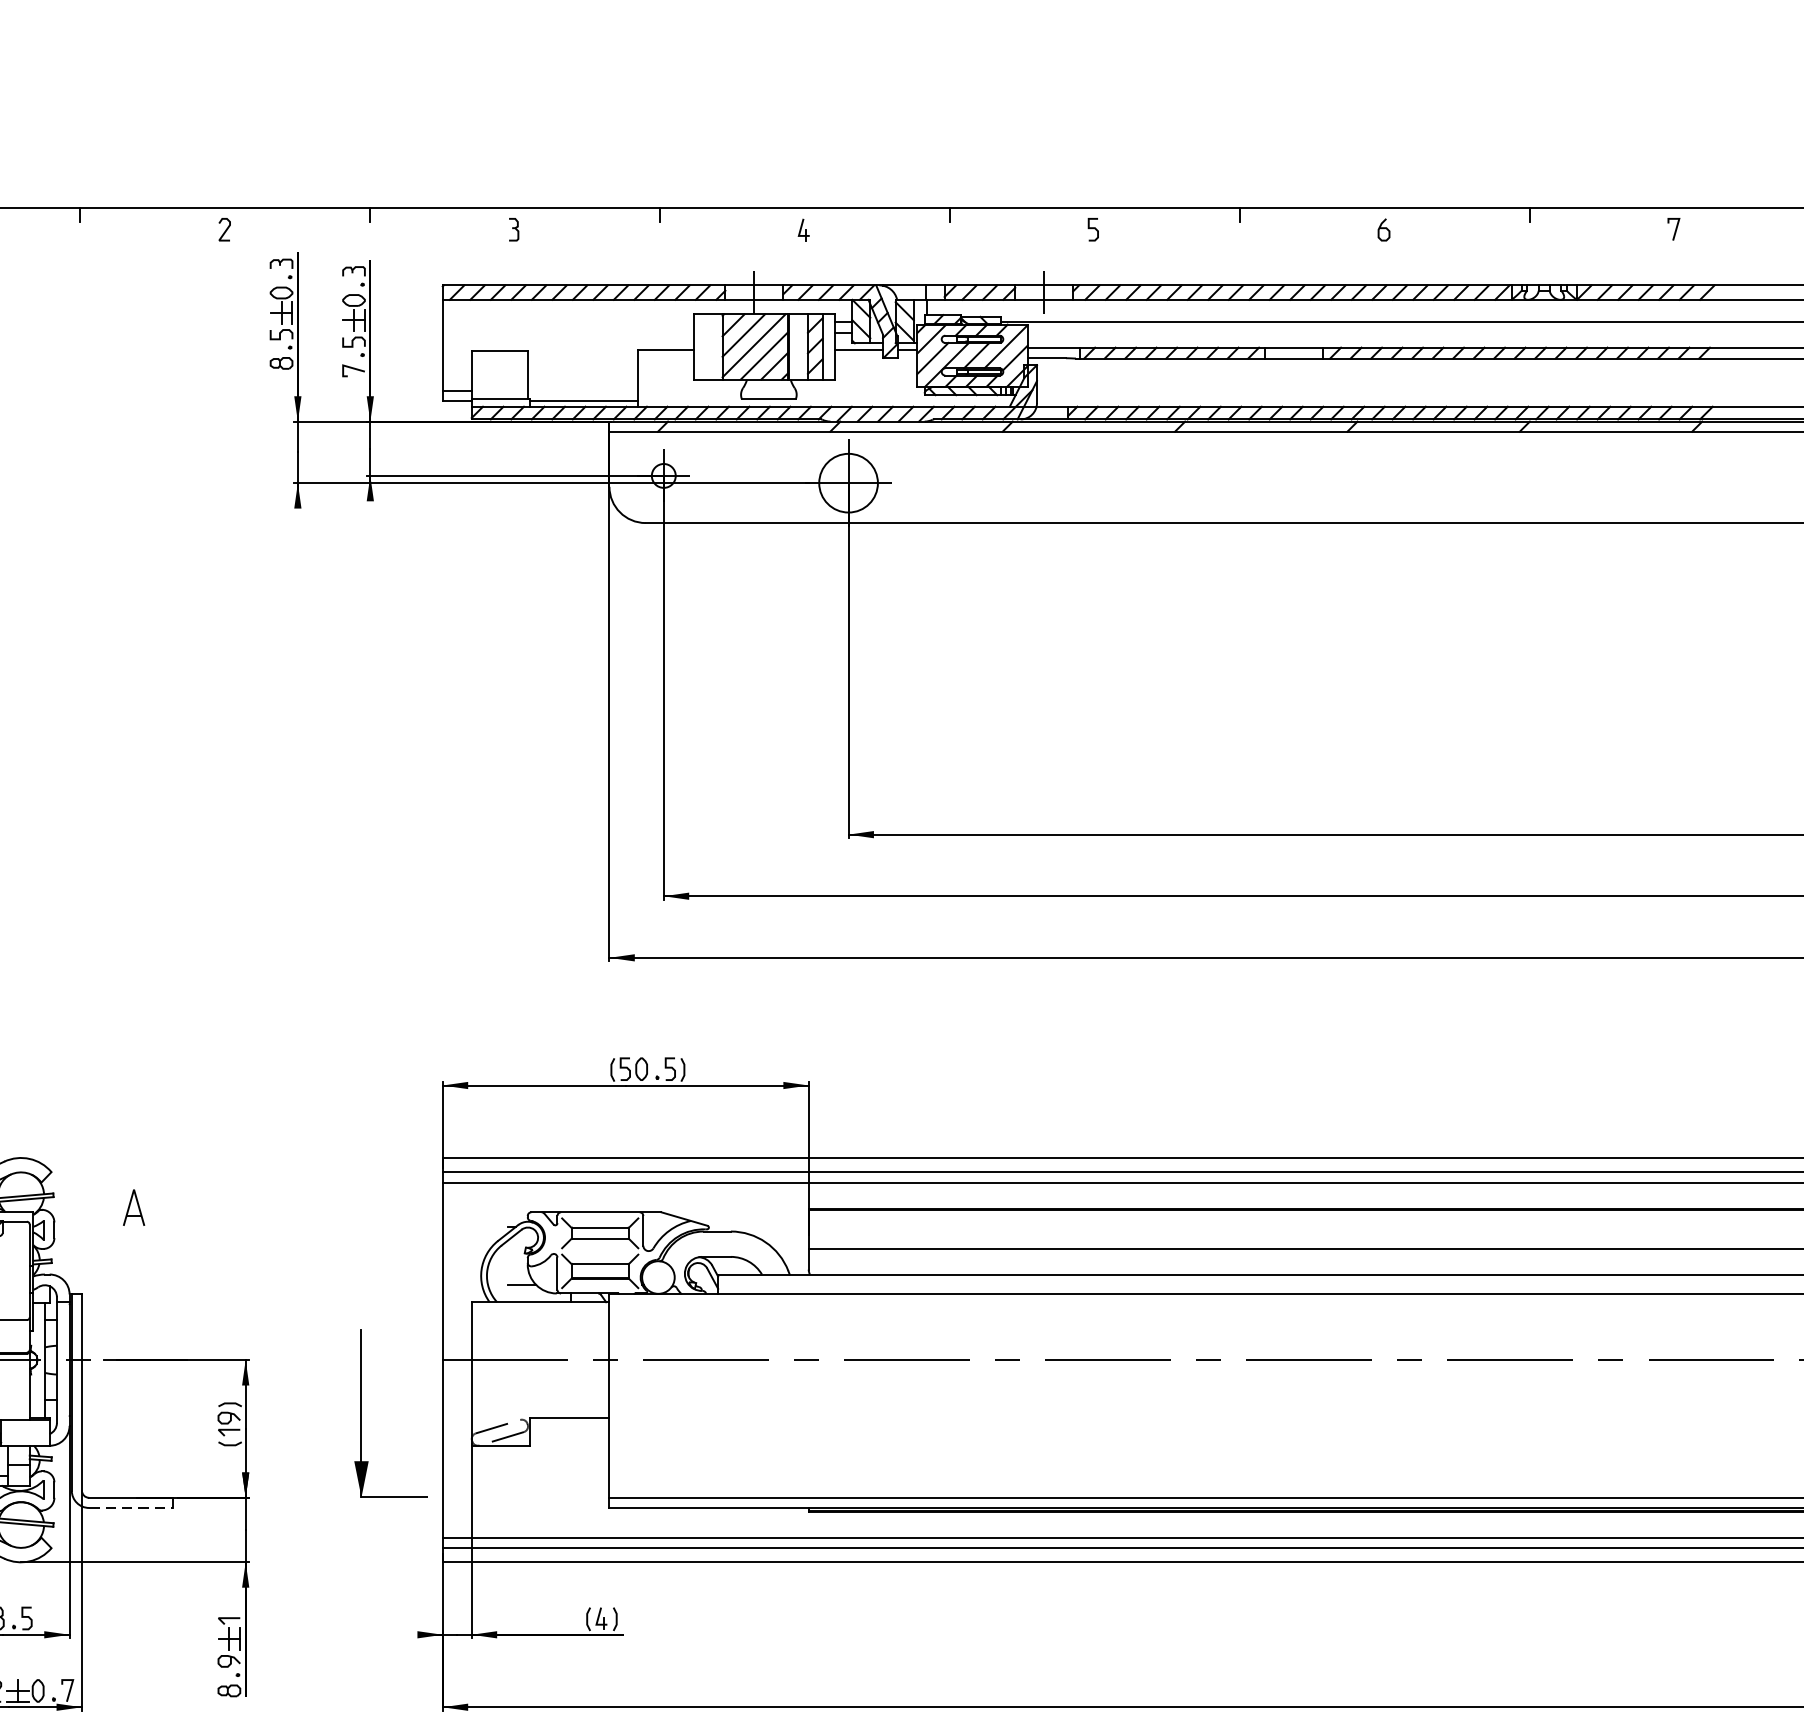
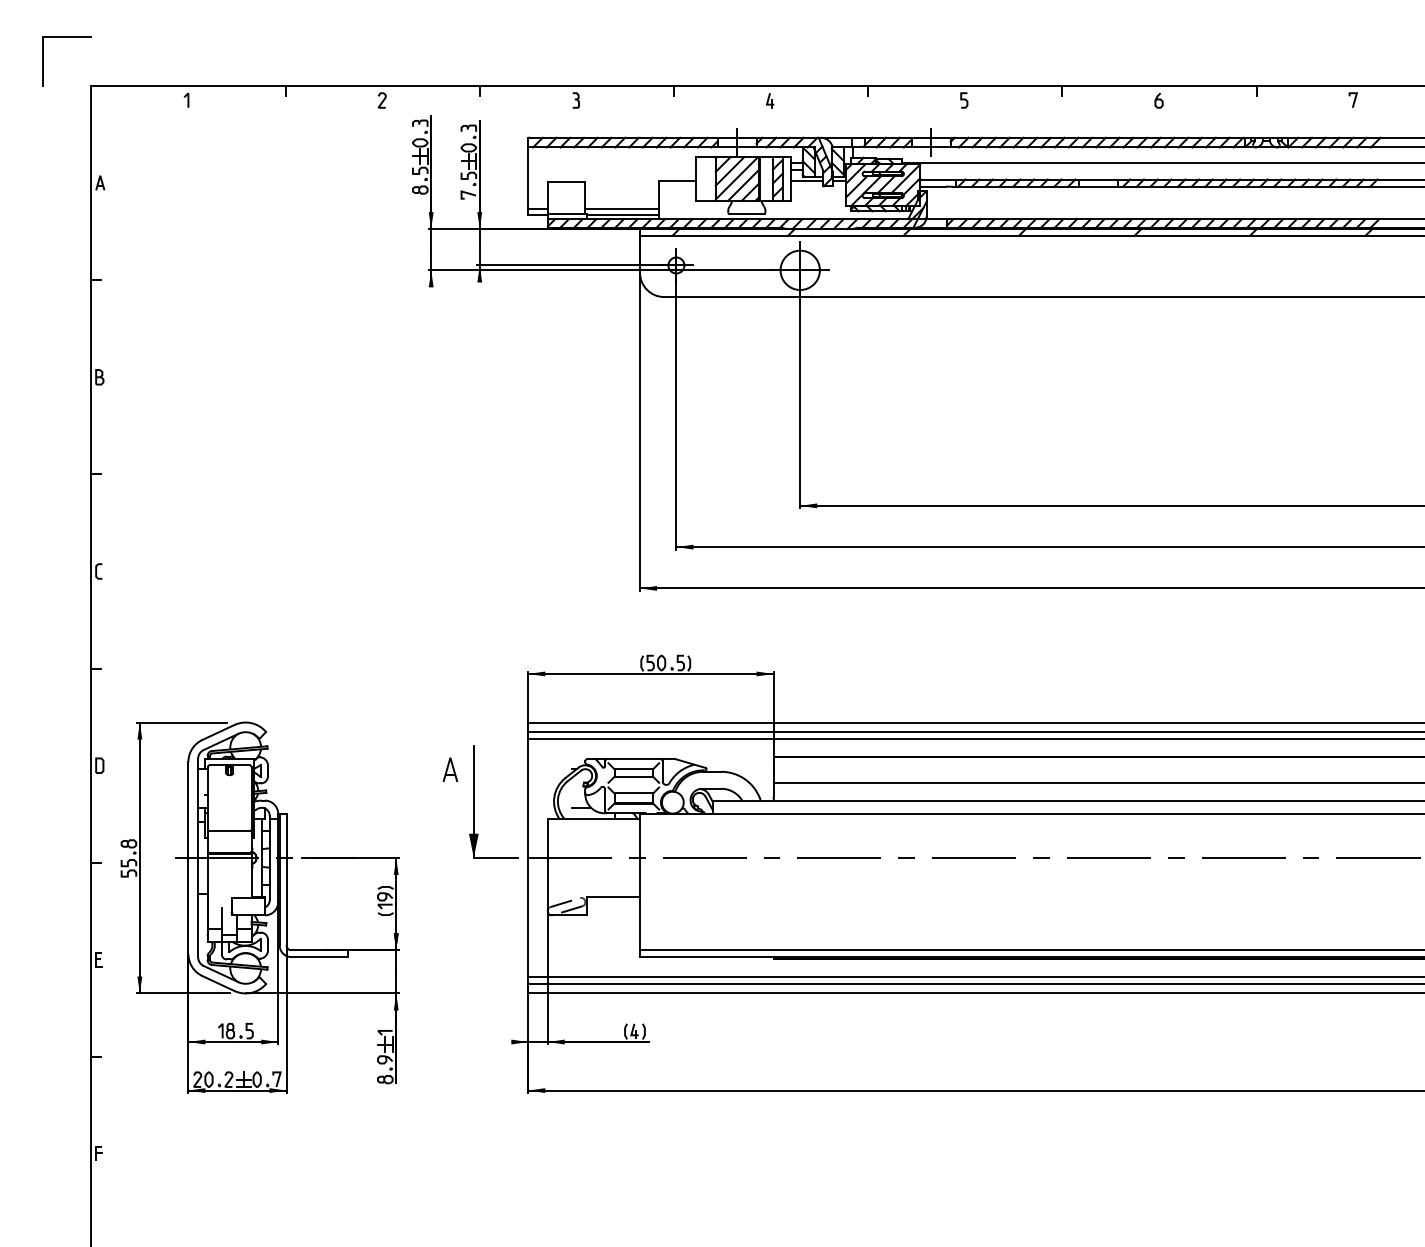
line: (583, 390) -> (622, 208), added
part: (134, 1207) -> (450, 769), moved
part: (362, 1413) -> (474, 801), moved
line: (132, 1508) -> (320, 957), dashed -> solid

